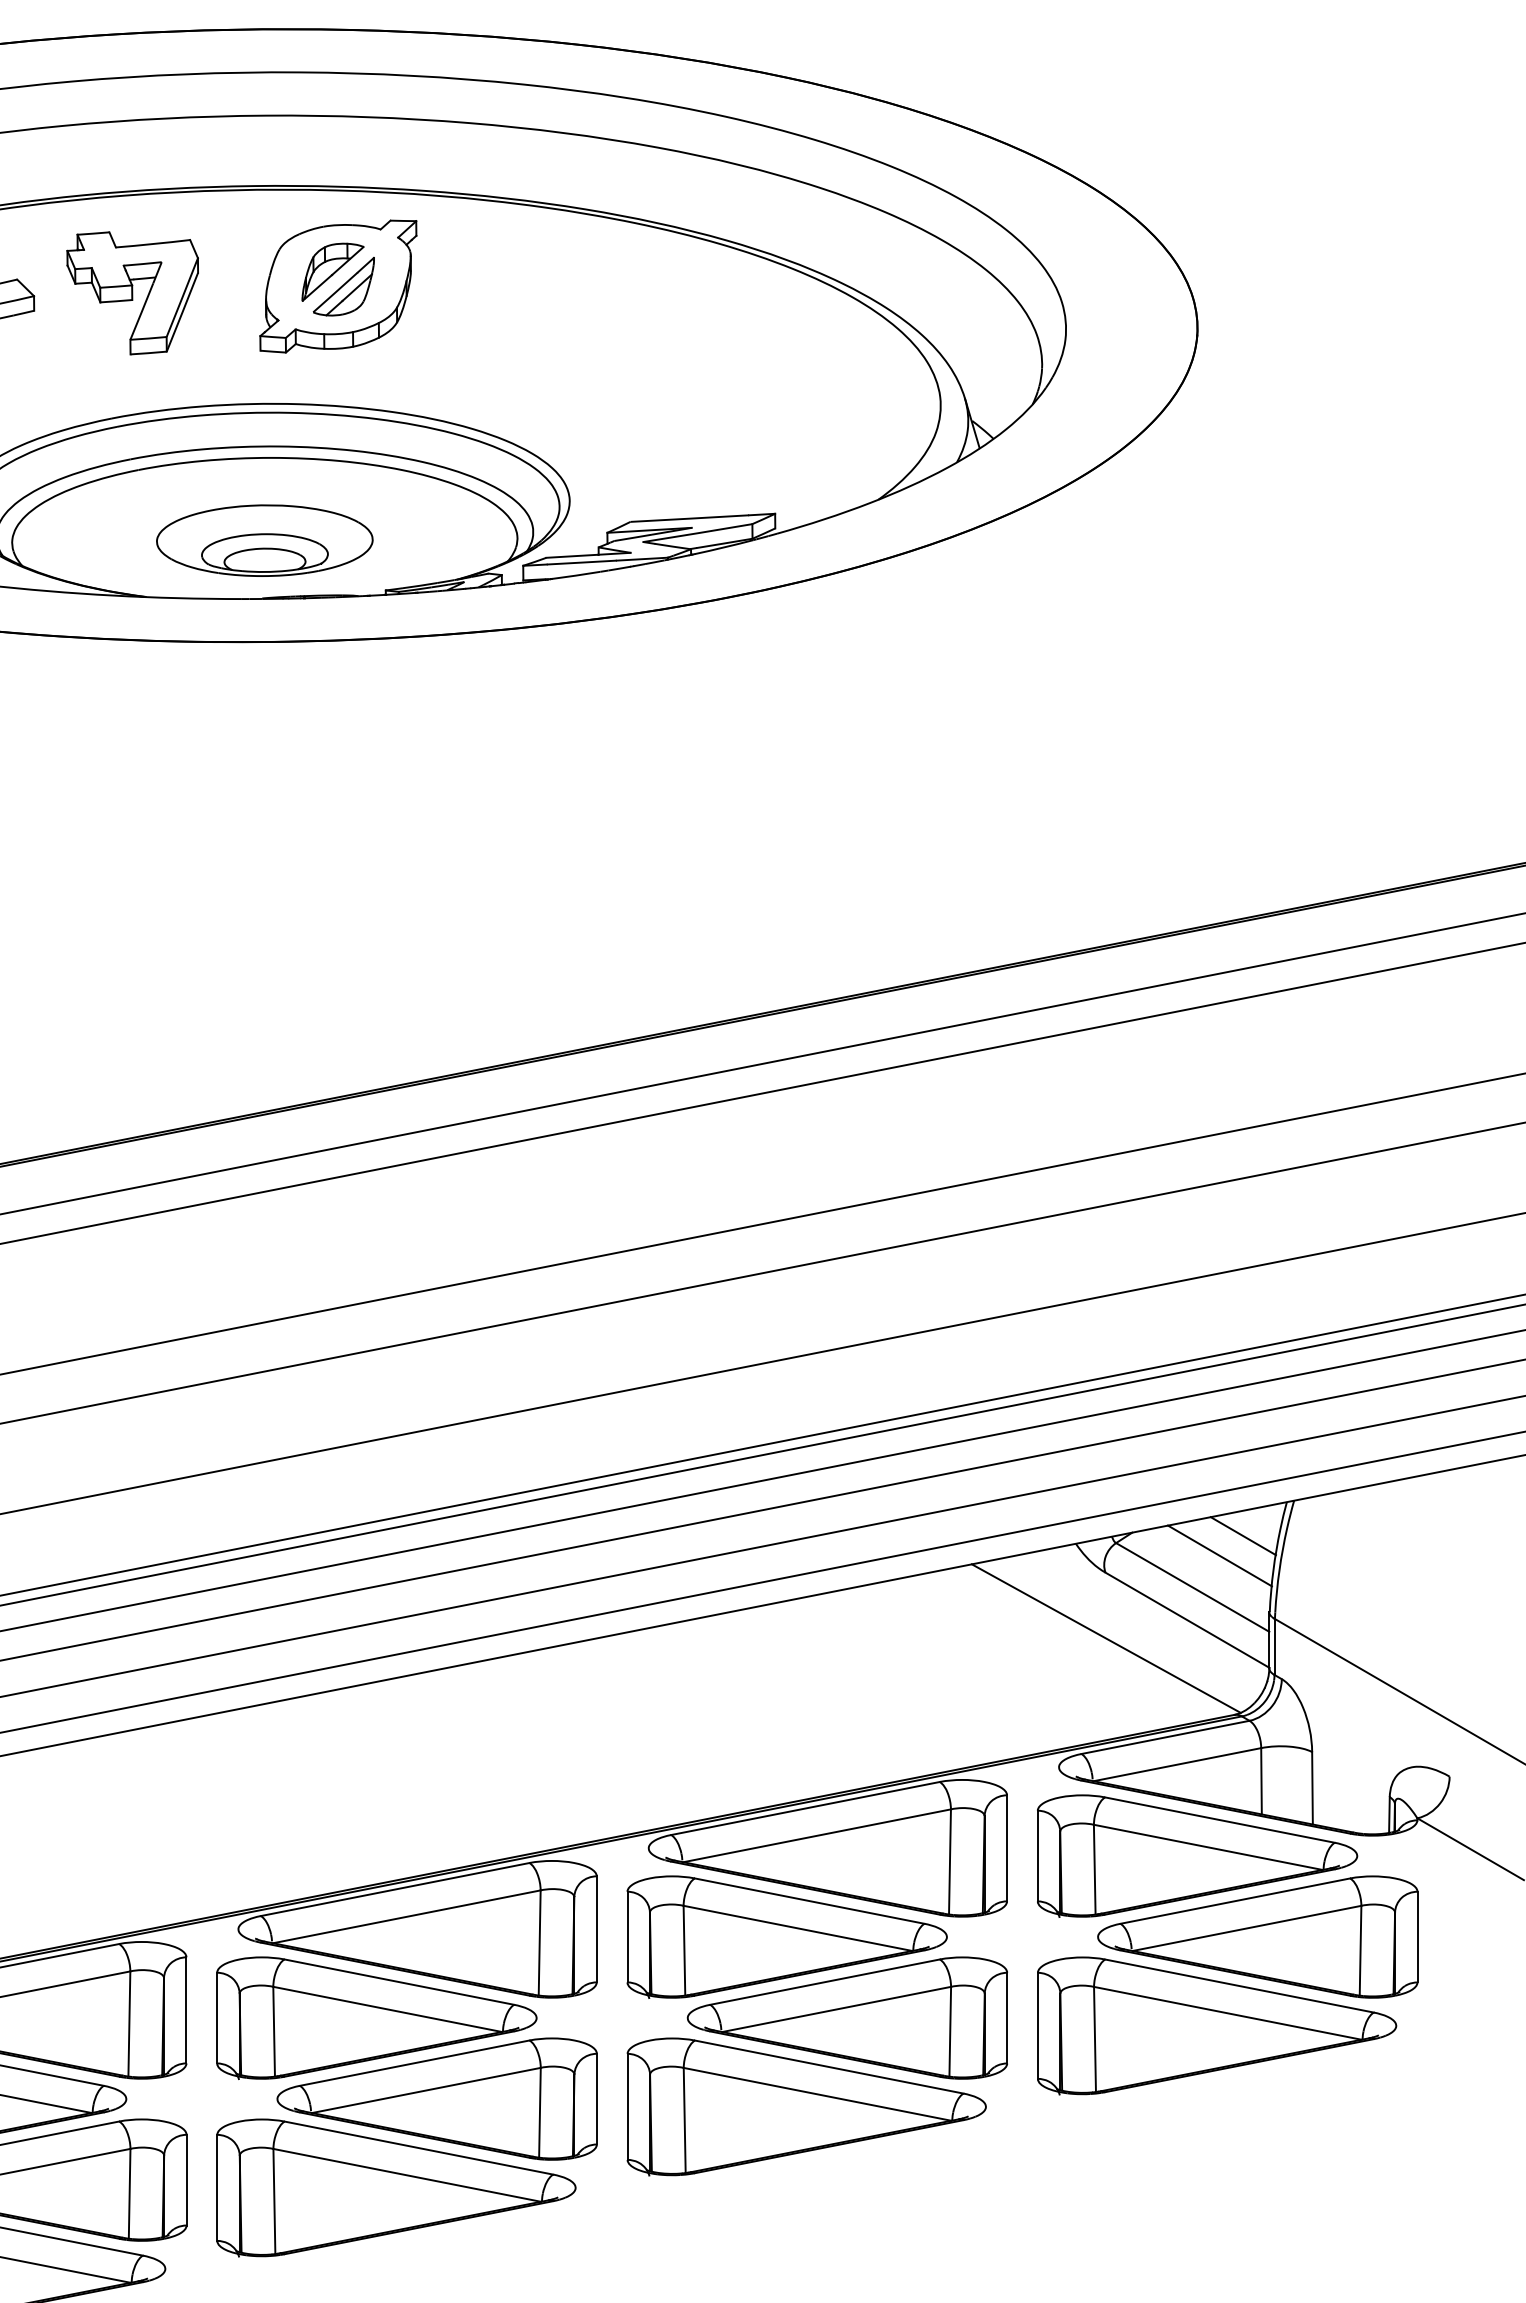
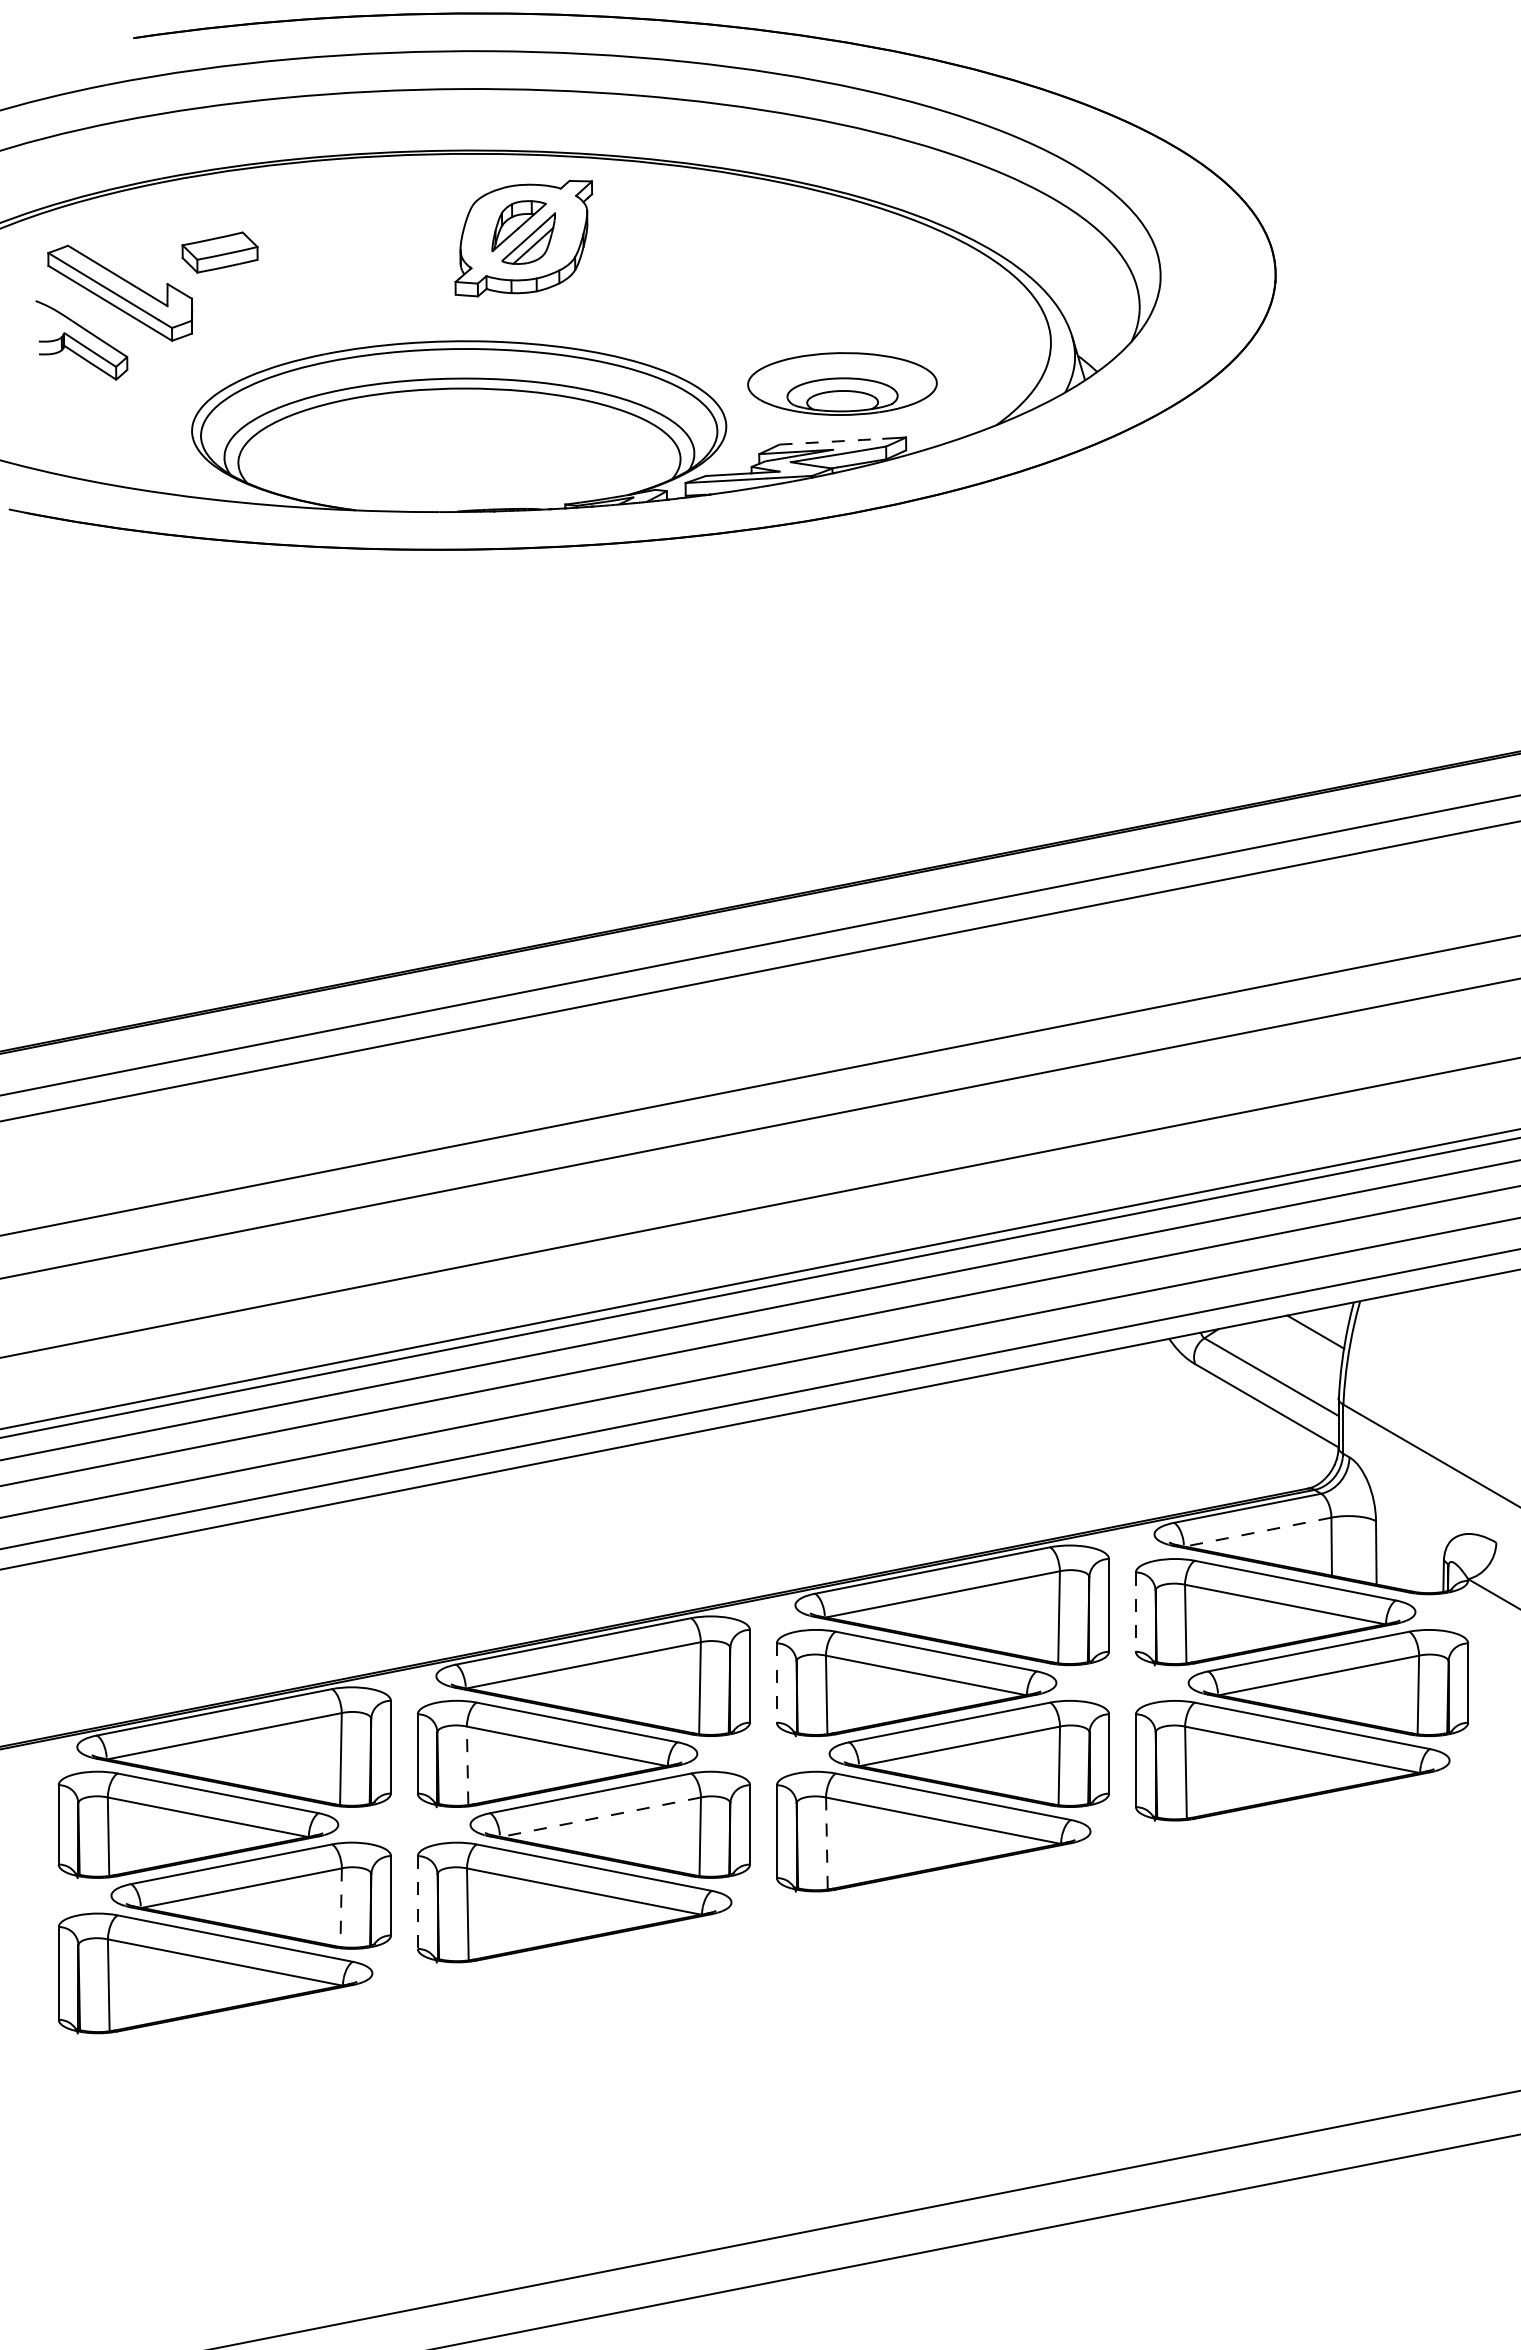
part: (132, 293) -> (343, 244), removed
arc: (689, 518) -> (831, 441), solid -> dashed
part: (264, 540) -> (842, 383), moved
line: (1219, 1555) -> (1294, 1349), removed
line: (1105, 1638) -> (1195, 1421), removed
line: (1177, 1765) -> (1258, 1532), solid -> dashed
line: (1037, 1856) -> (1135, 1612), solid -> dashed
line: (627, 1937) -> (776, 1683), solid -> dashed
line: (274, 2031) -> (467, 1765), solid -> dashed
line: (425, 2090) -> (600, 1817), solid -> dashed
line: (684, 2120) -> (826, 1843), solid -> dashed
line: (216, 2189) -> (417, 1903), solid -> dashed
line: (130, 2194) -> (341, 1908), solid -> dashed

